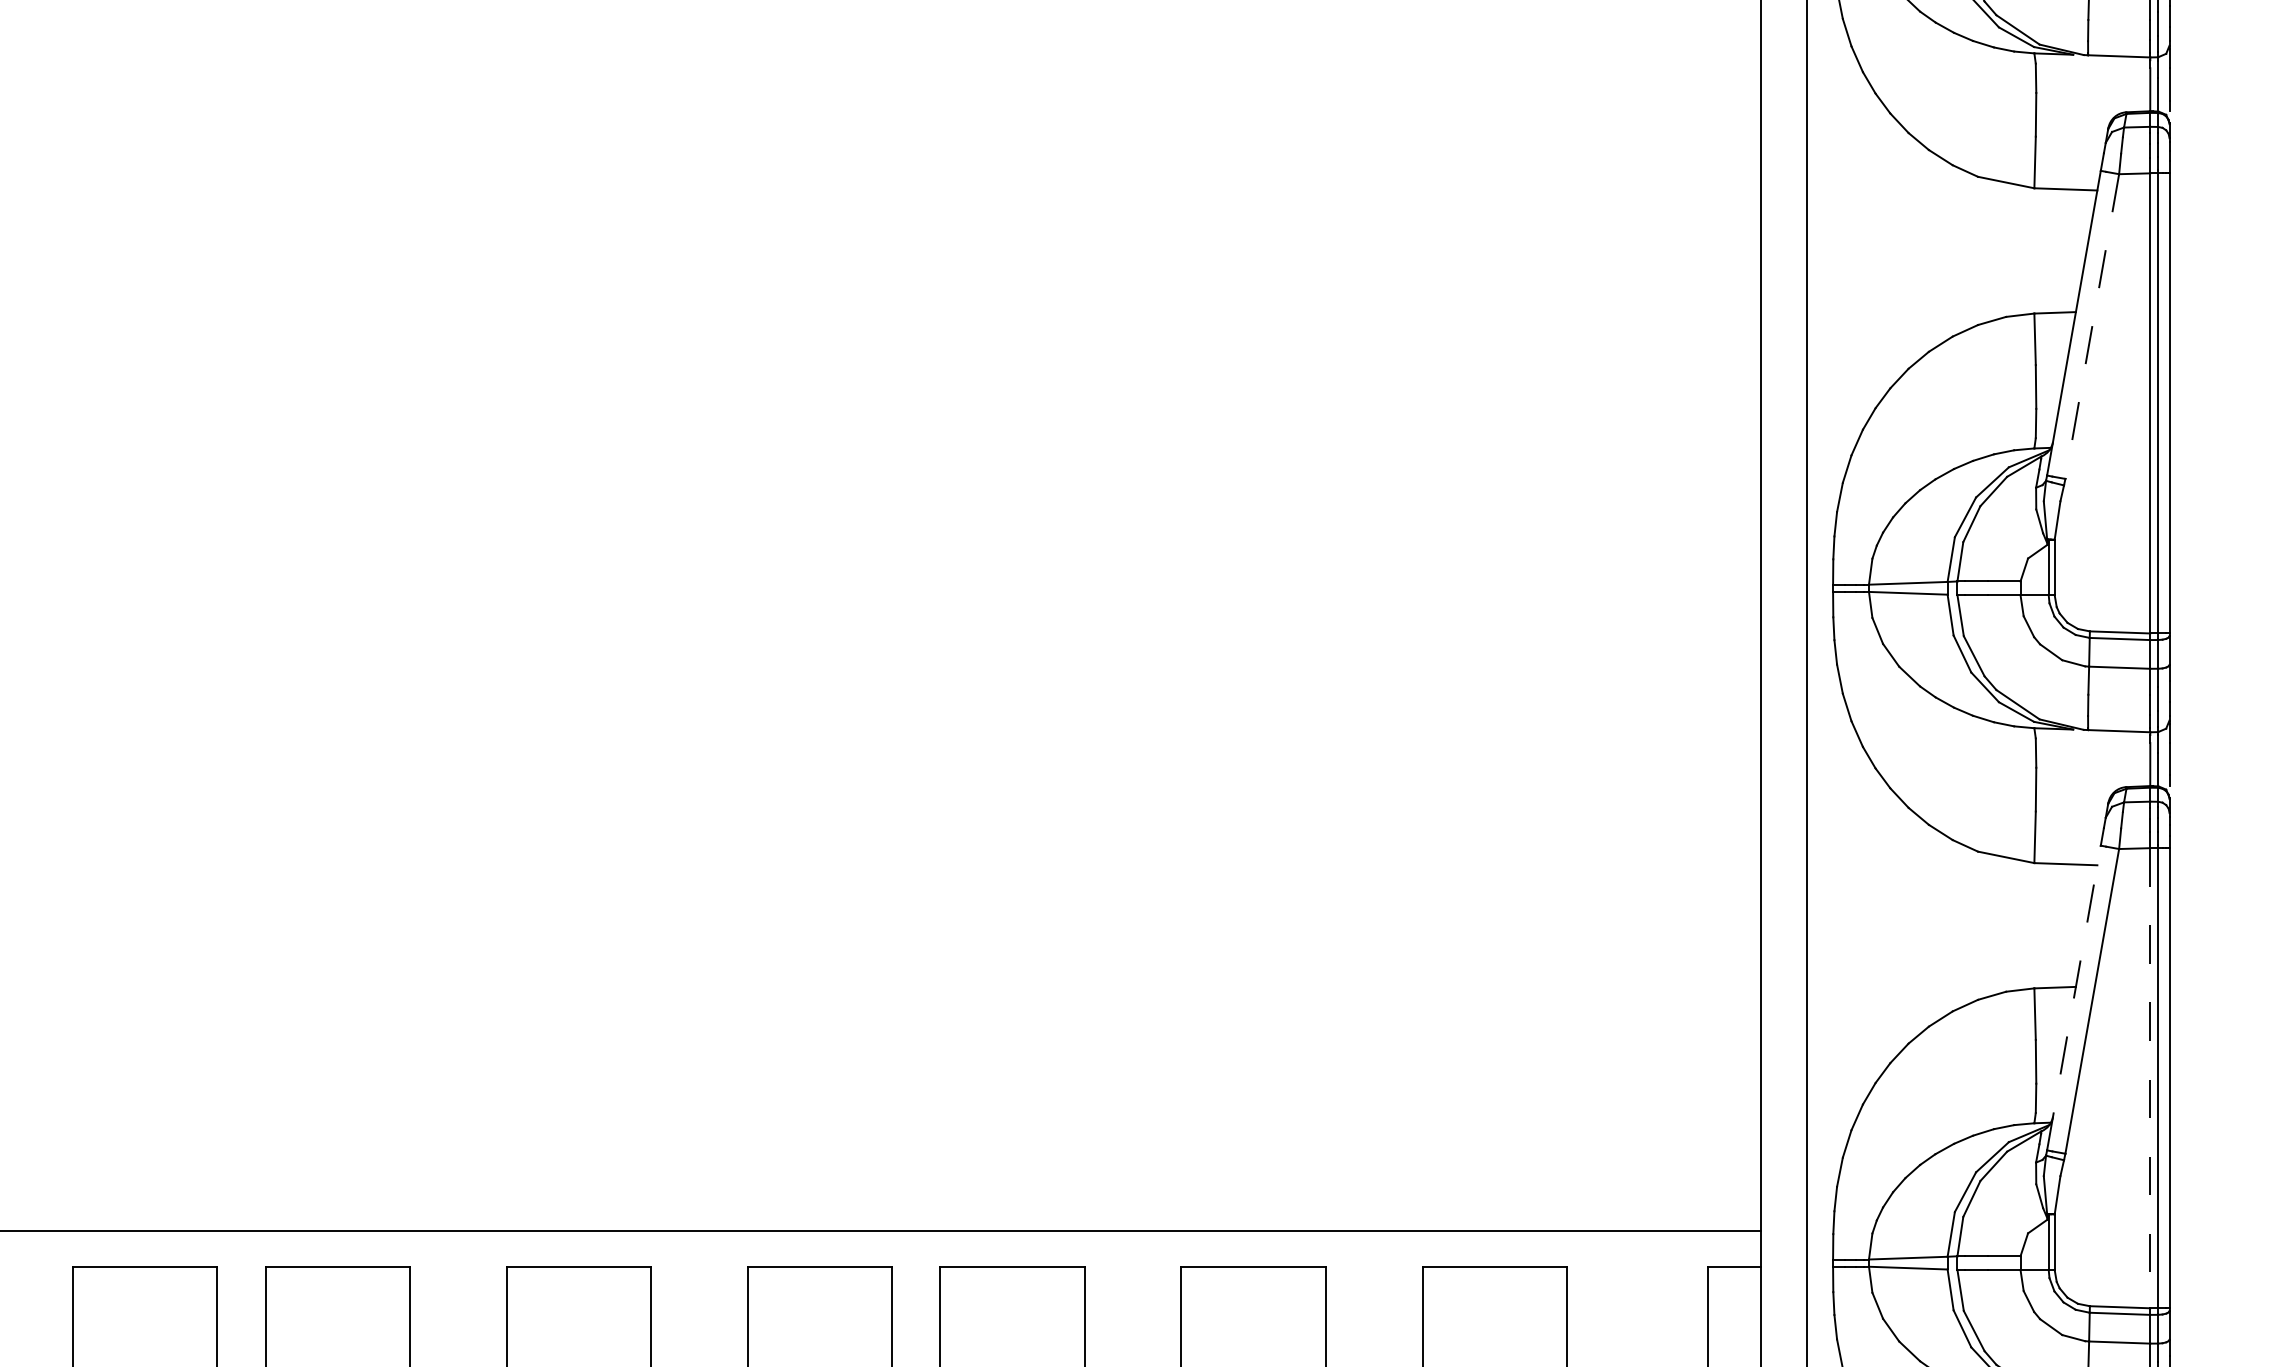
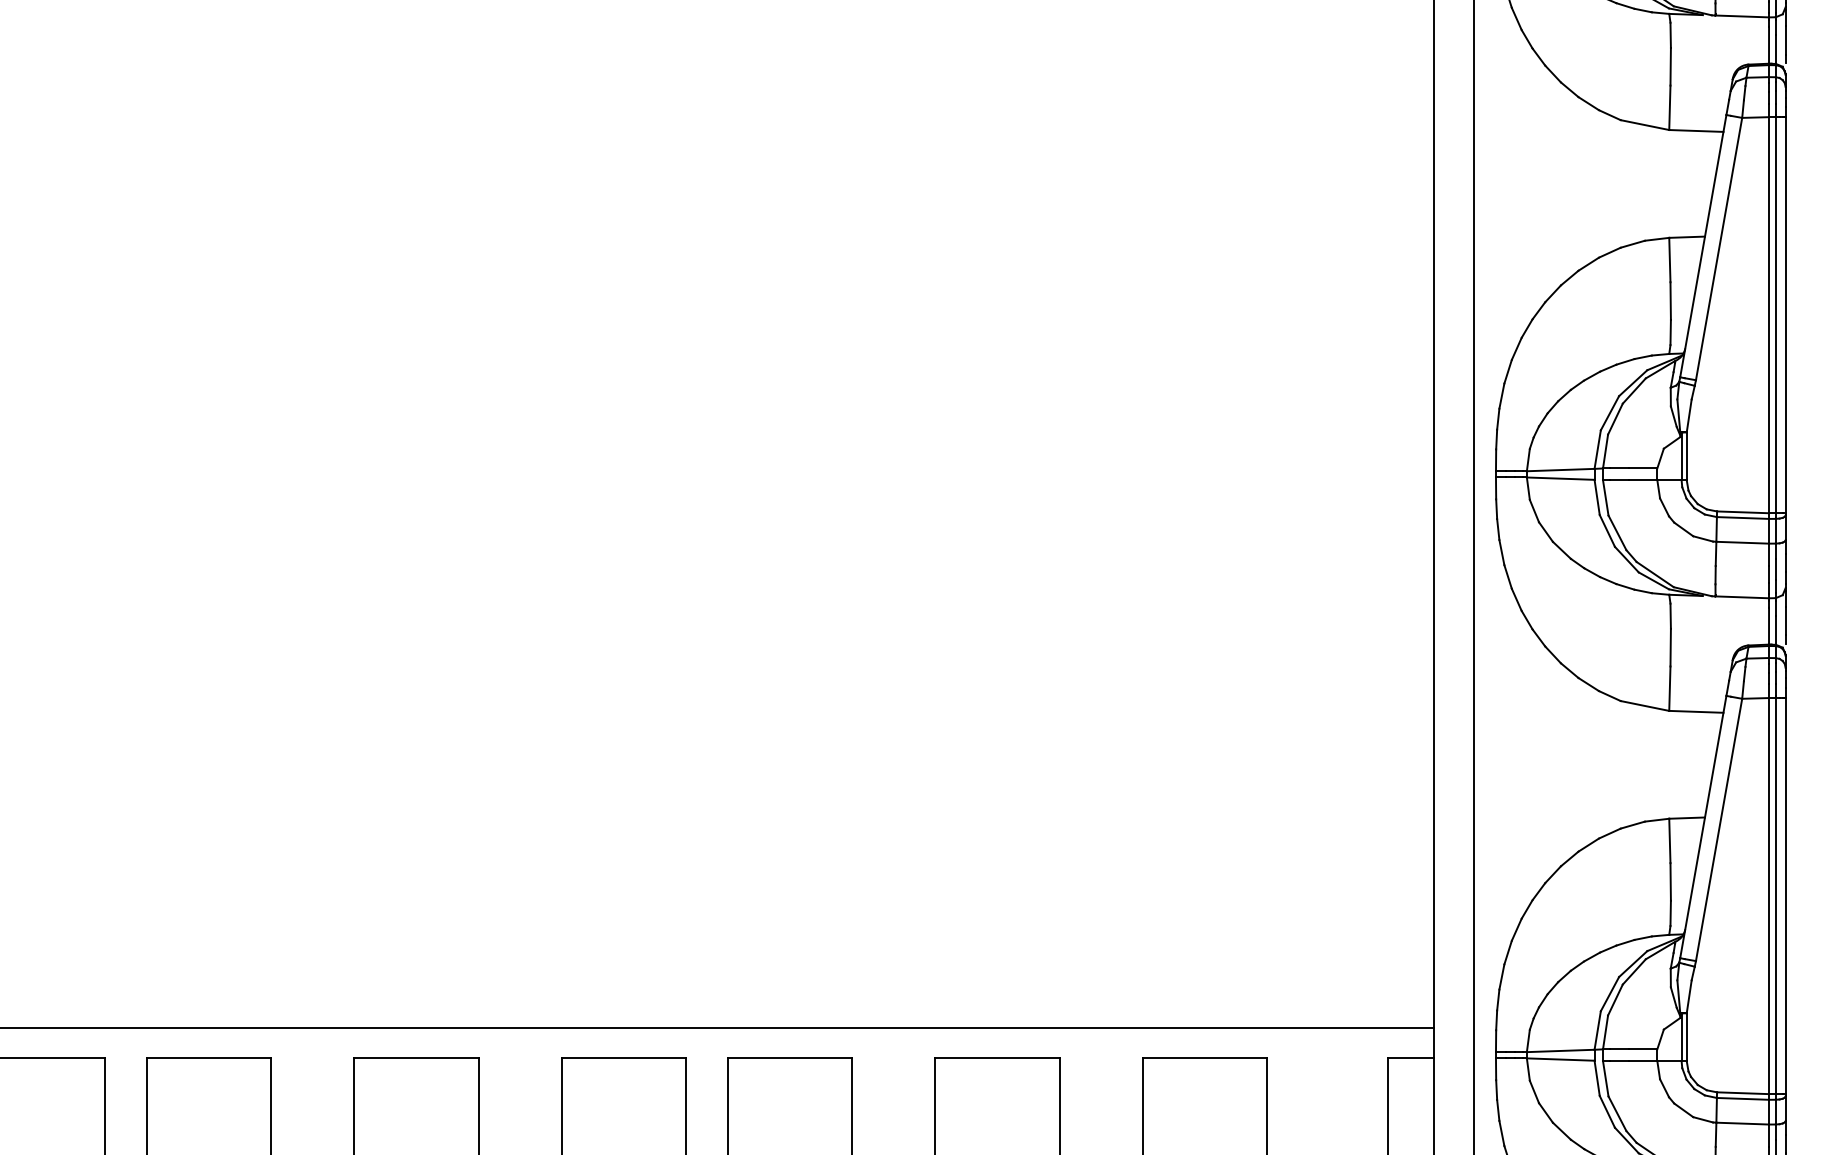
line: (2092, 326) -> (1719, 249), dashed -> solid
line: (2073, 998) -> (1702, 827), dashed -> solid
line: (2150, 1078) -> (1769, 896), dashed -> solid

